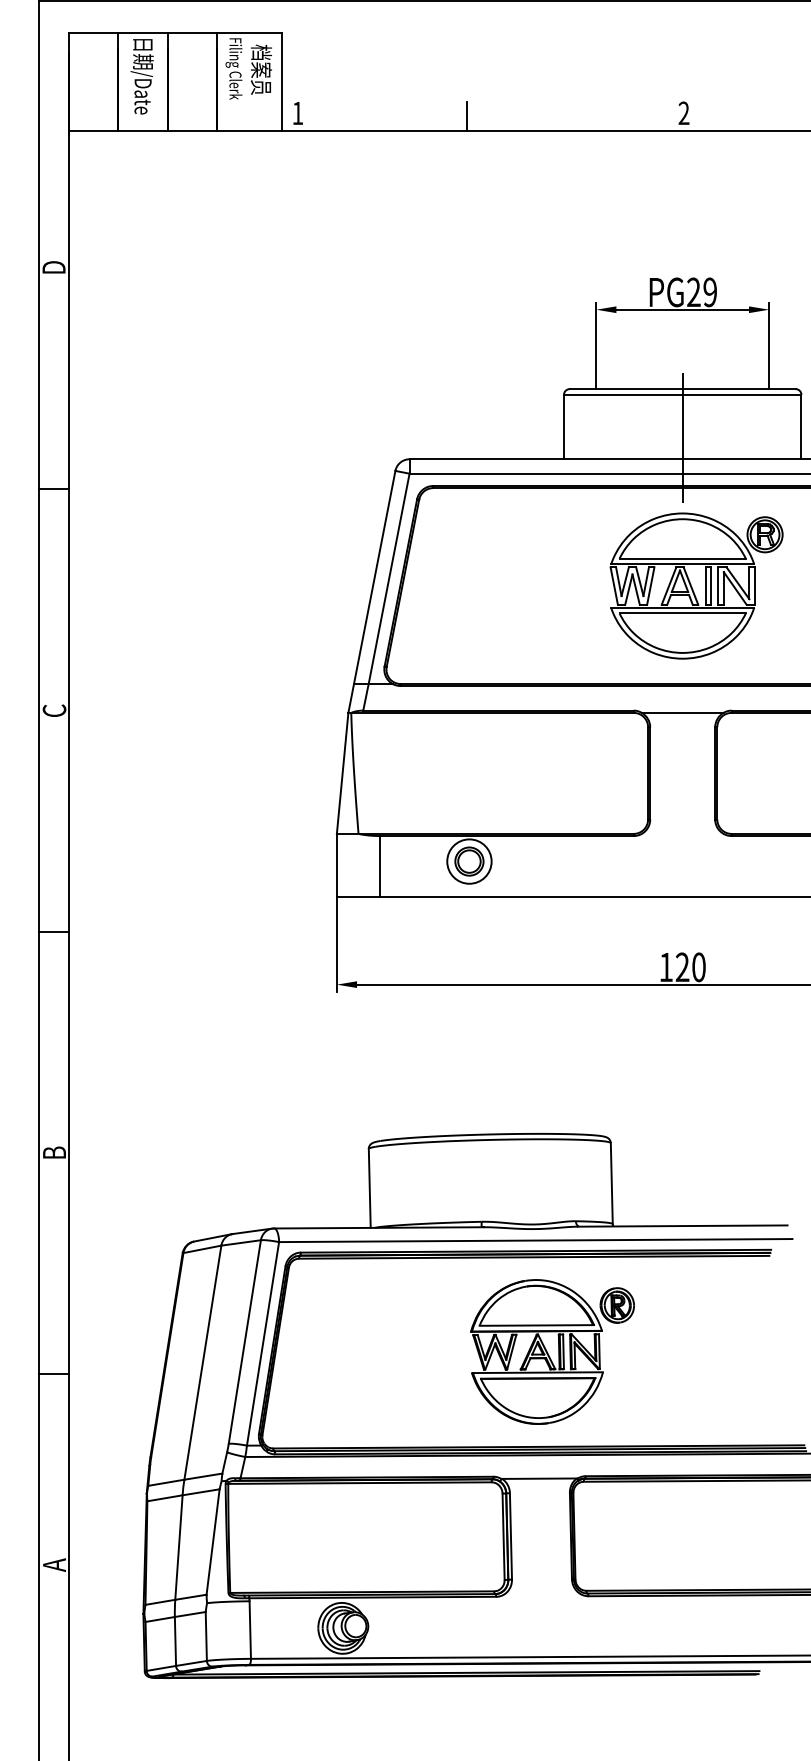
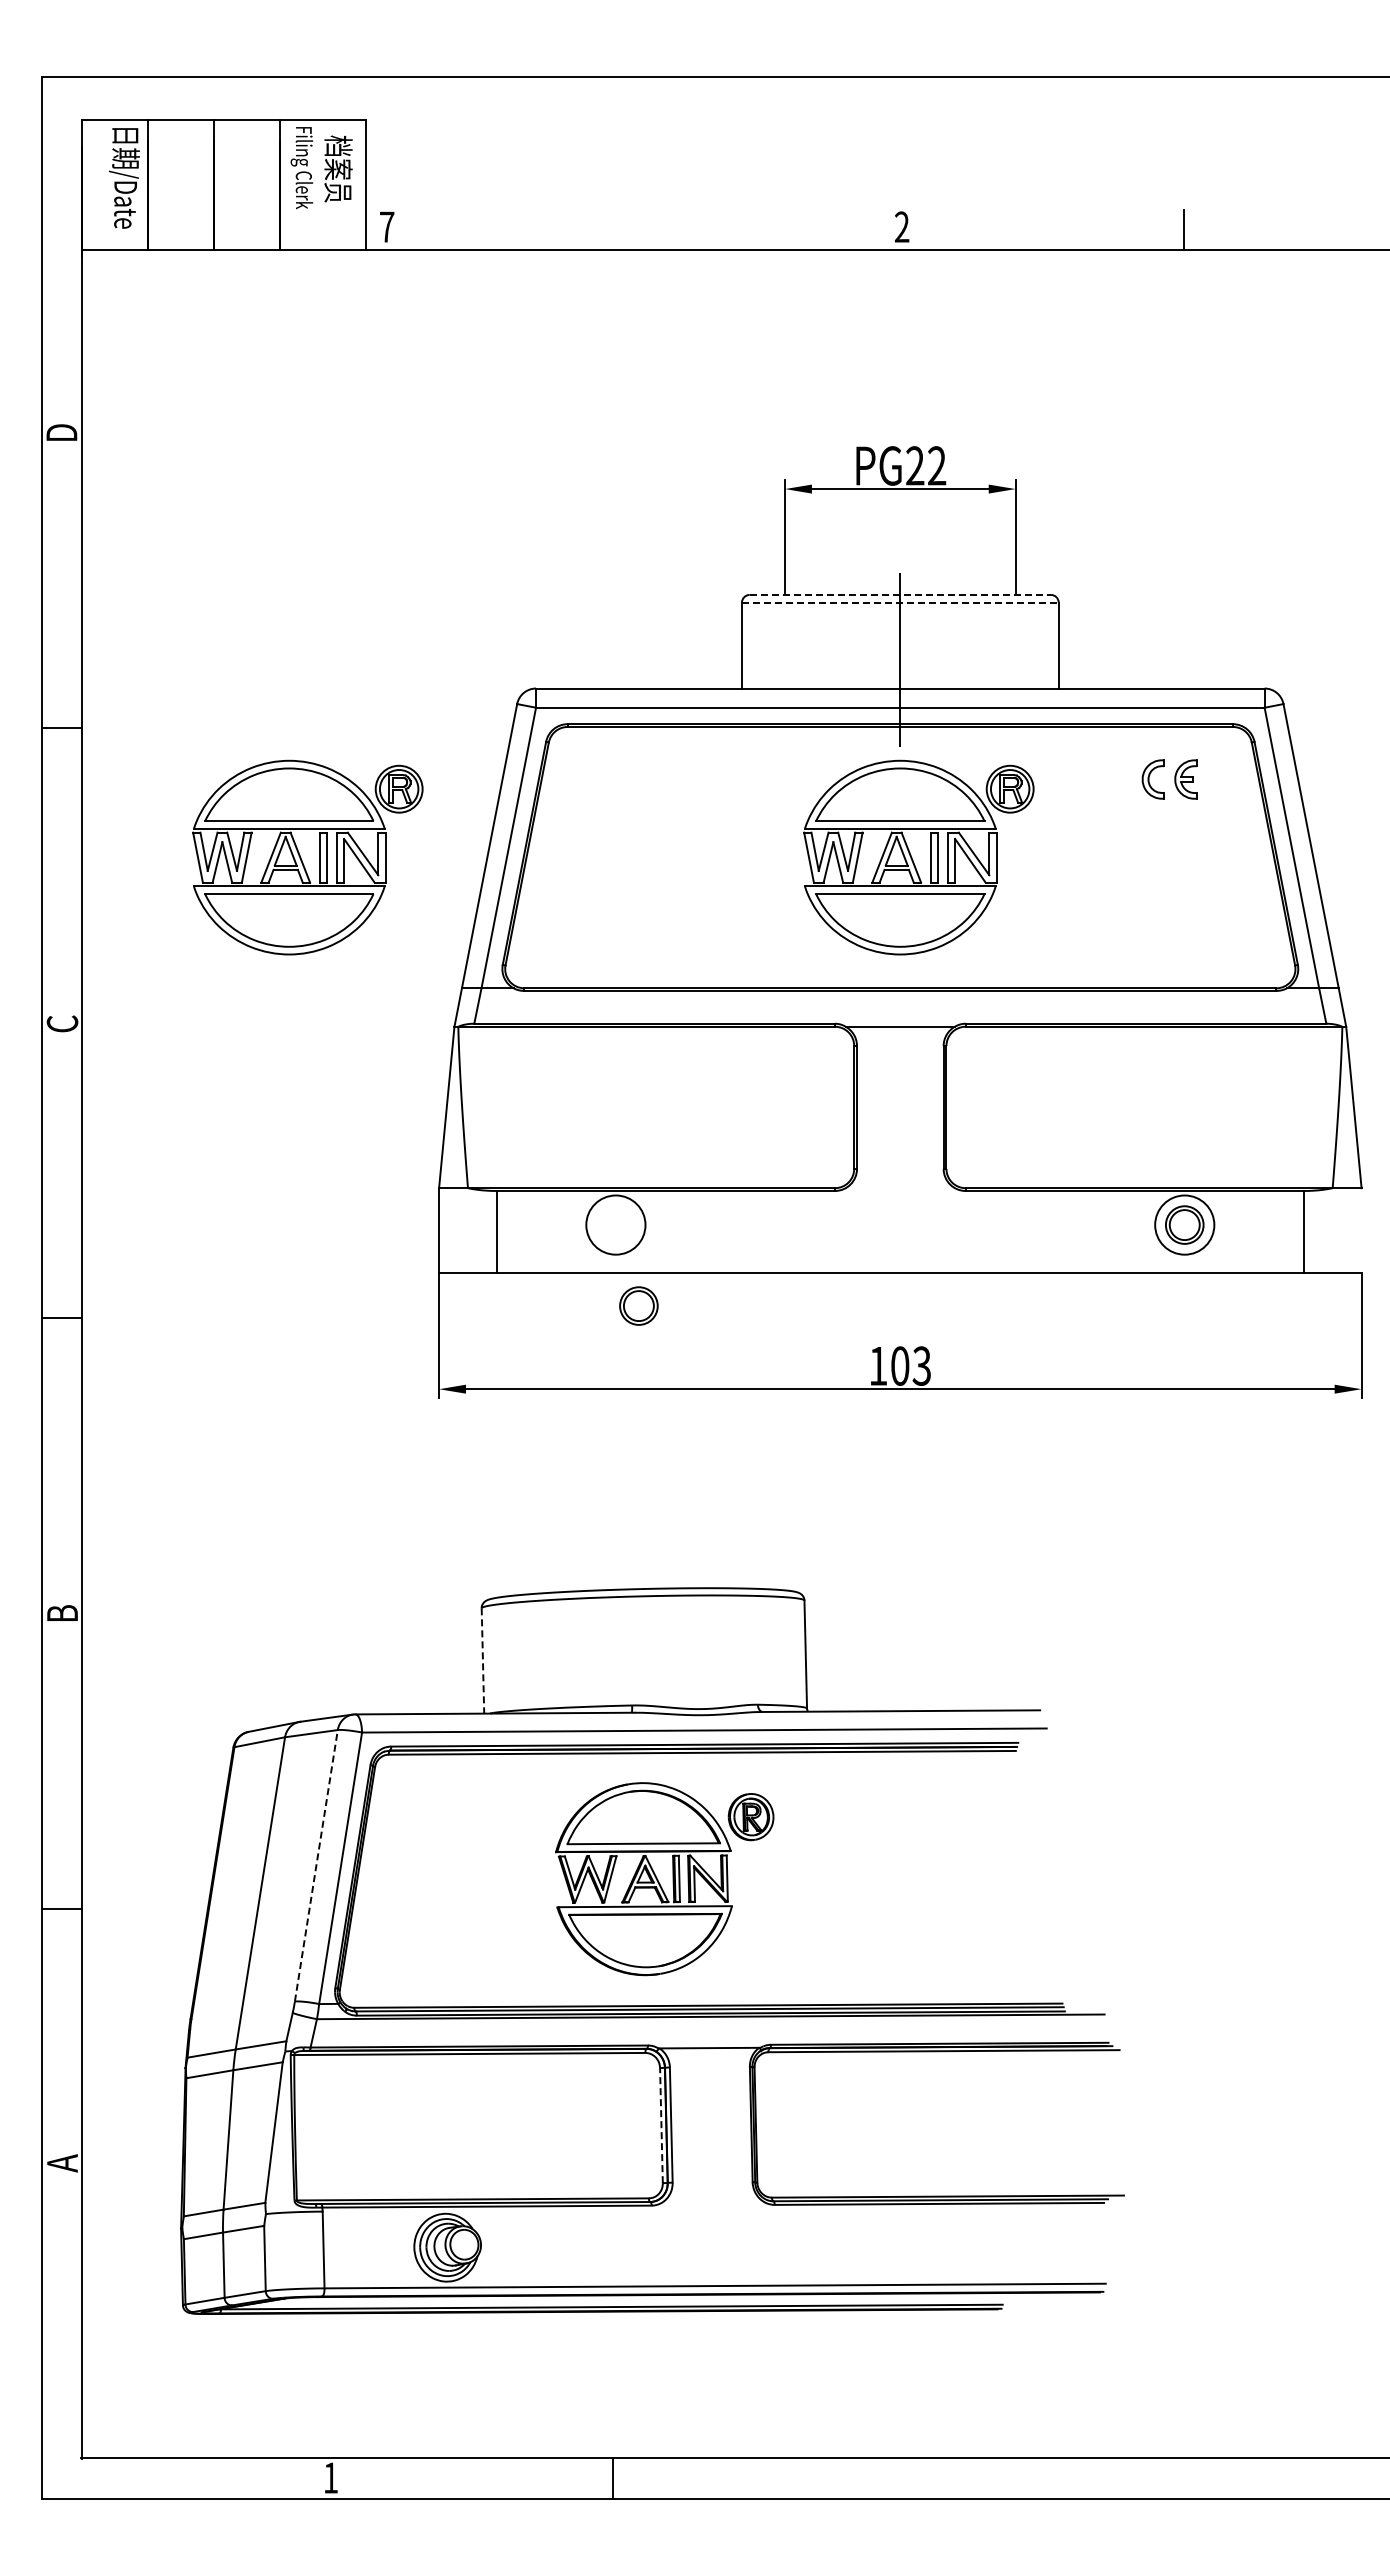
text: (142, 76) -> (124, 178), moved
text: (298, 112) -> (387, 226), 1 -> 7
line: (466, 116) -> (612, 231), removed
text: (710, 292) -> (937, 465), PG29 -> PG22
line: (682, 388) -> (900, 594), solid -> dashed
line: (682, 394) -> (900, 602), solid -> dashed
part: (238, 585) -> (307, 857), added
part: (469, 861) -> (638, 1305), moved
text: (691, 966) -> (911, 1365), 120 -> 103
line: (369, 1188) -> (482, 1661), solid -> dashed
line: (244, 1341) -> (316, 1865), solid -> dashed
part: (552, 1352) -> (664, 1879), moved
line: (503, 1536) -> (661, 2125), solid -> dashed

